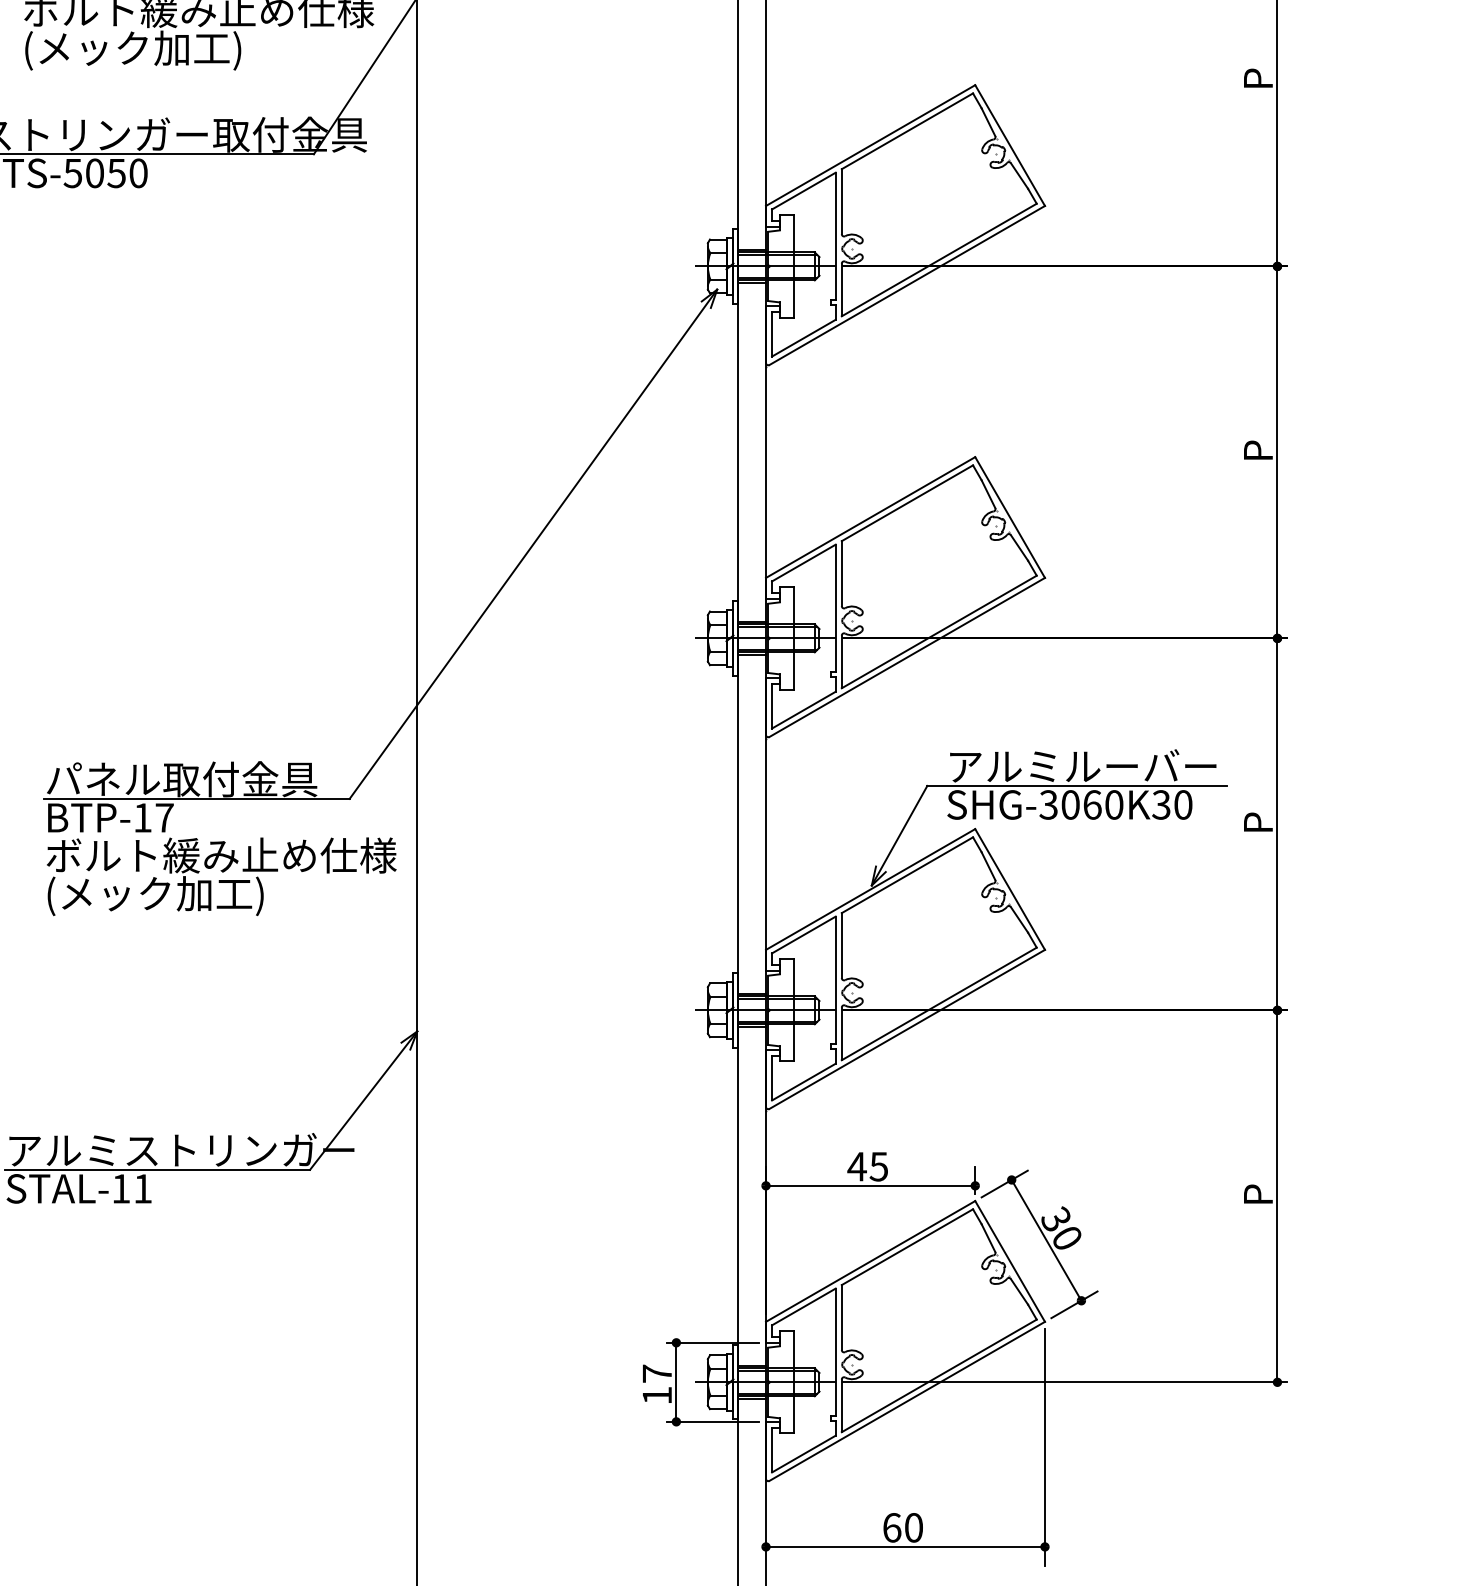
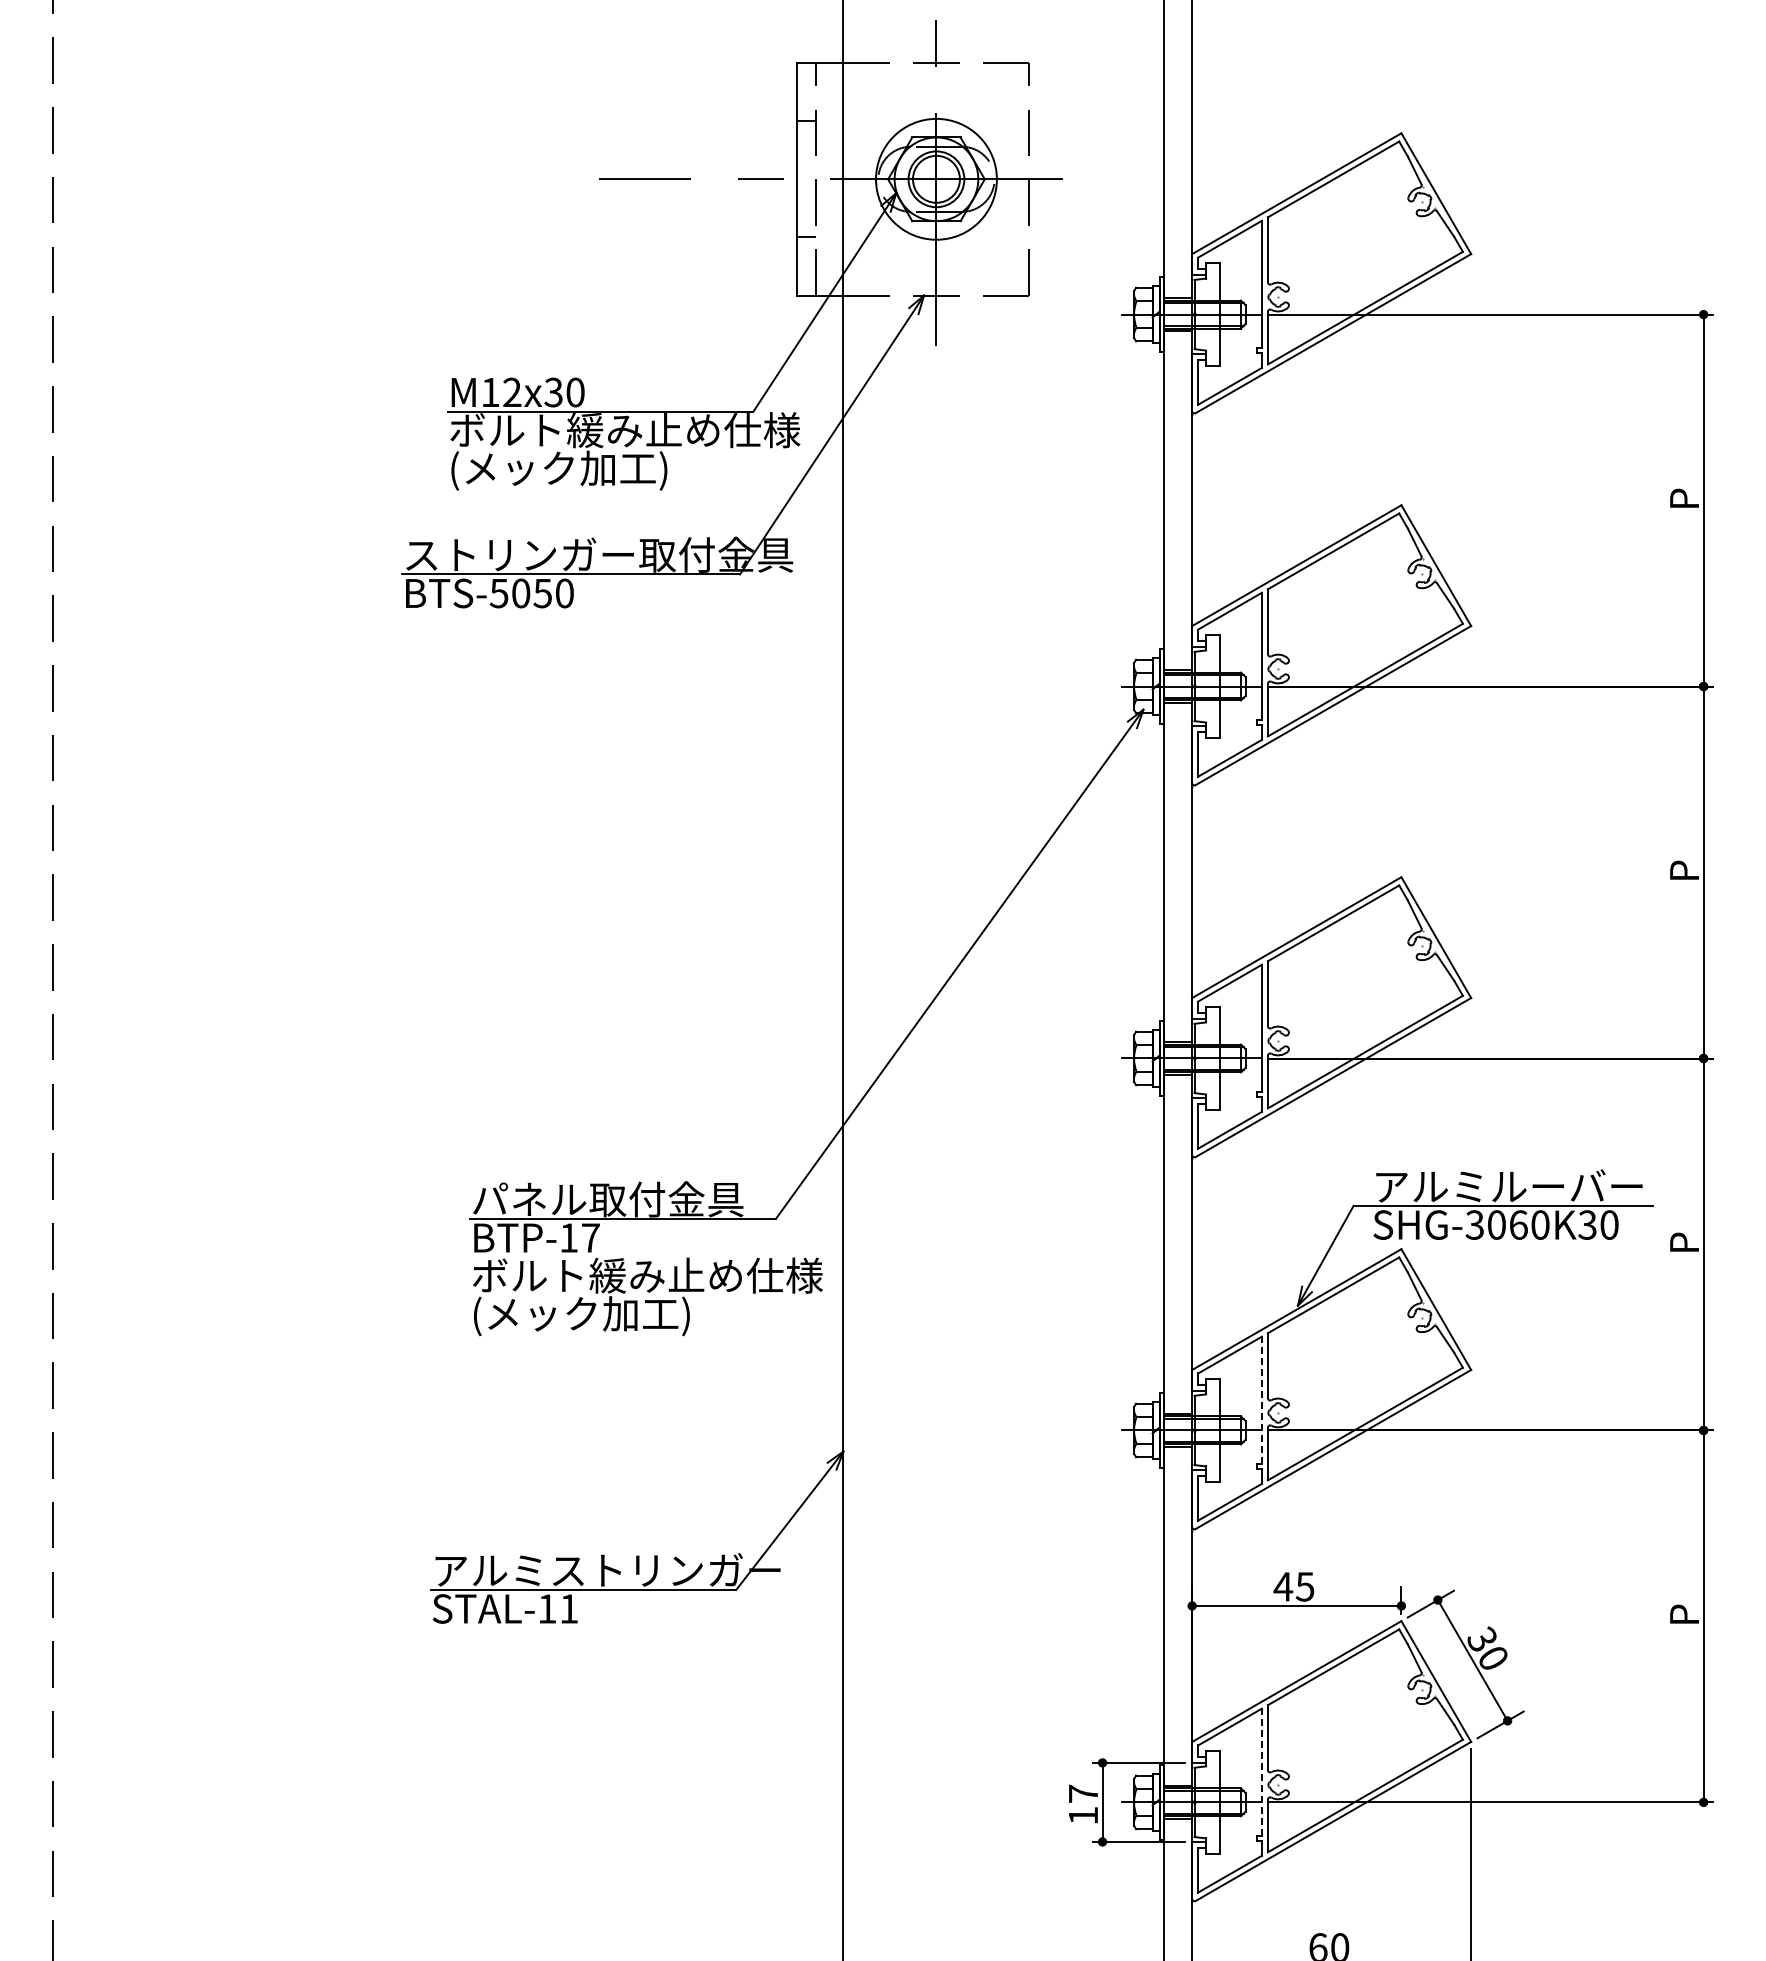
line: (835, 980) -> (1261, 1400), solid -> dashed
line: (835, 1352) -> (1261, 1772), solid -> dashed

